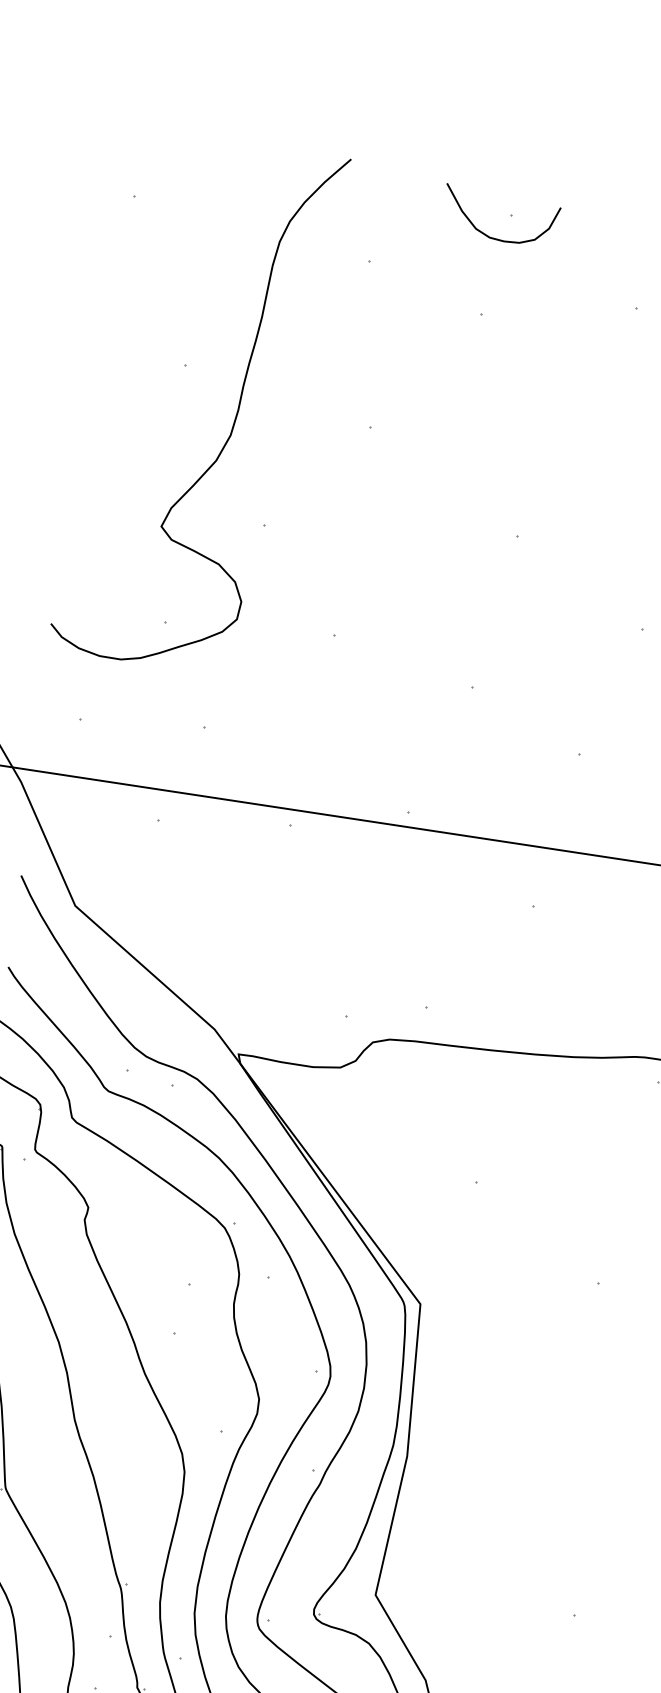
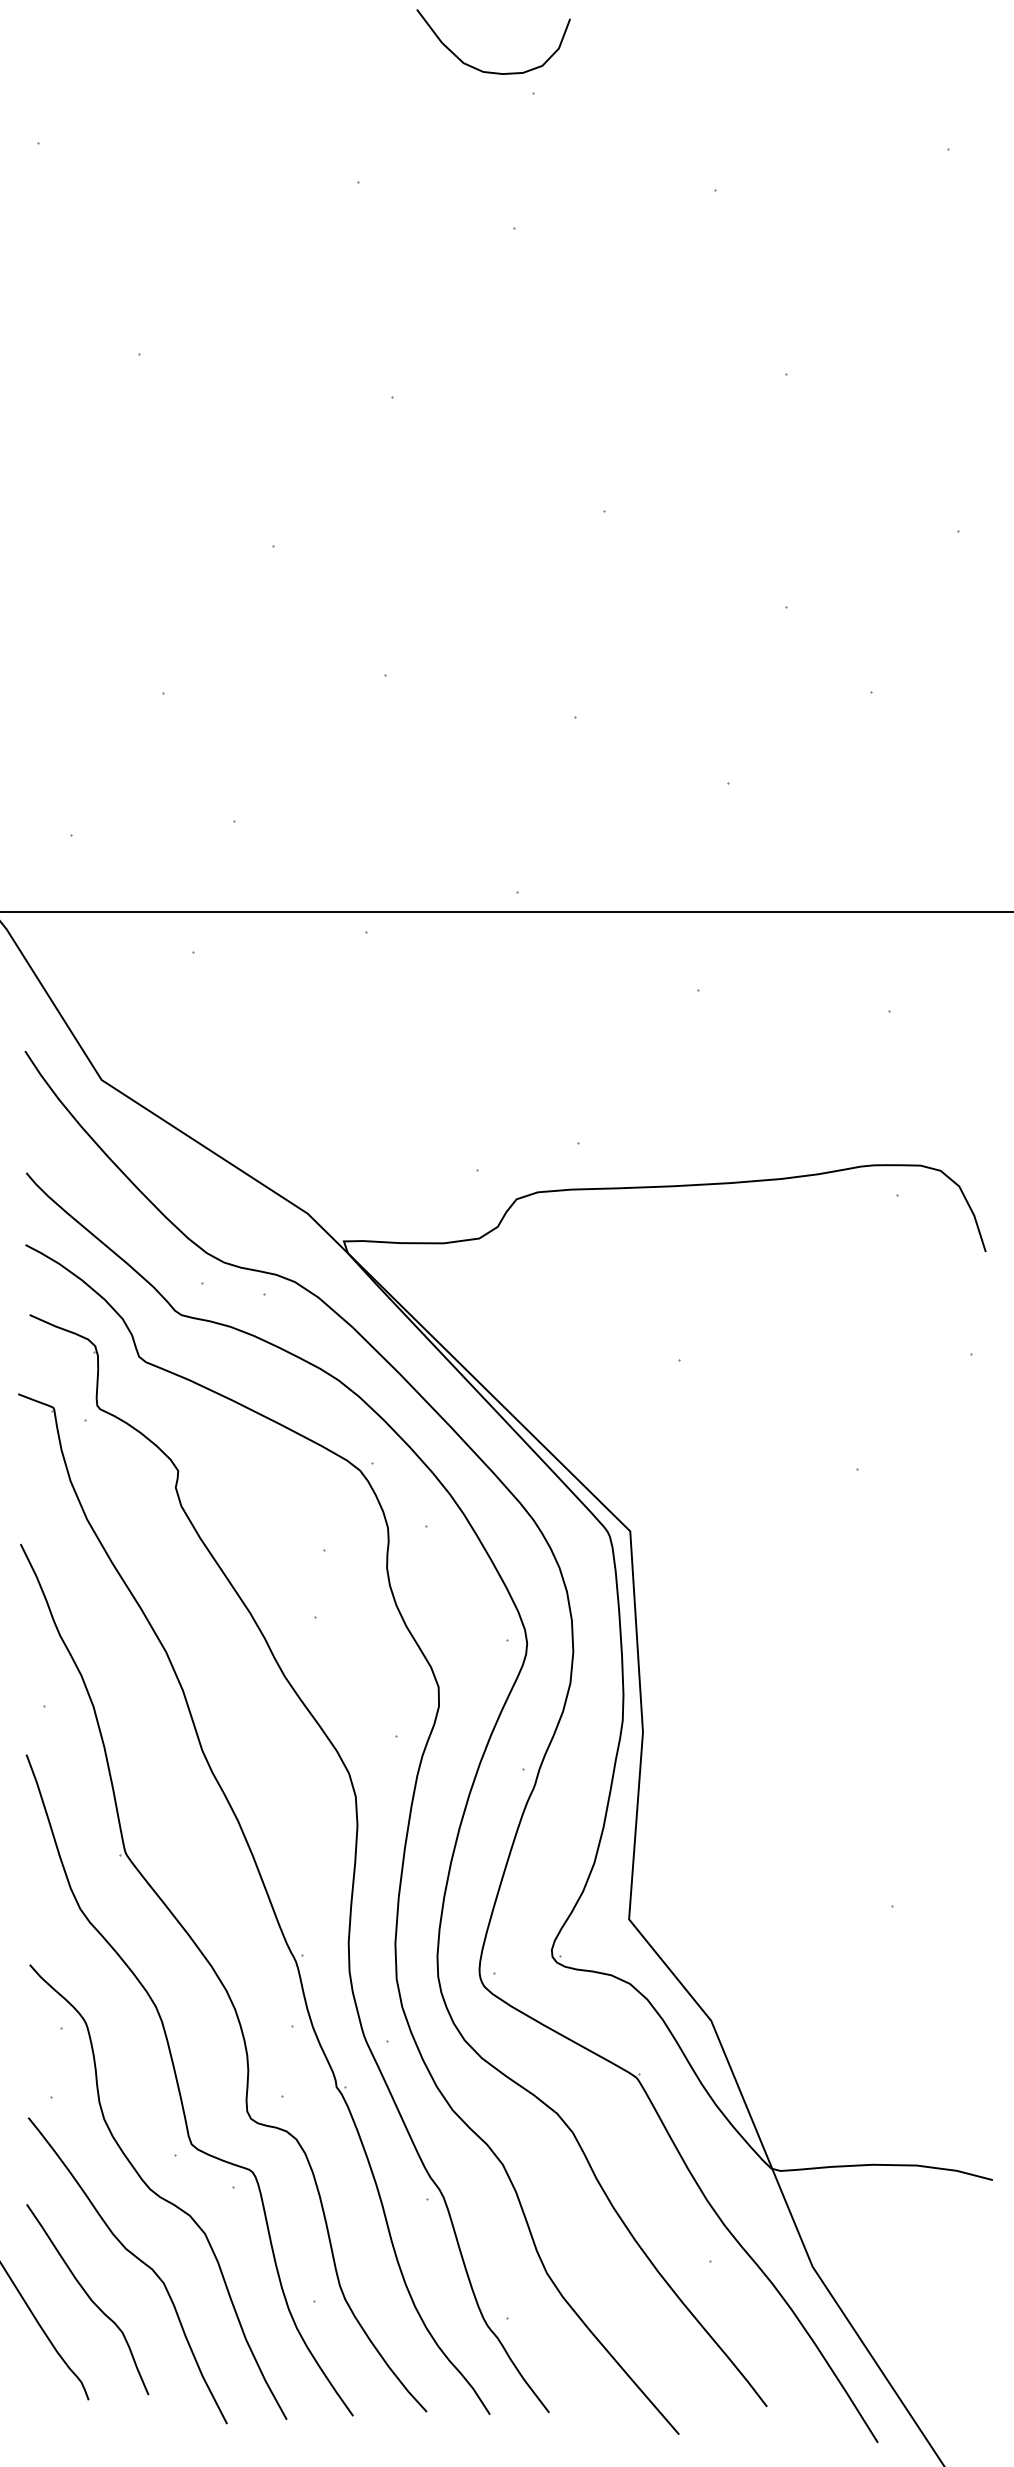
curve: (495, 238) -> (491, 71), moved
curve: (236, 413) -> (214, 406), removed

